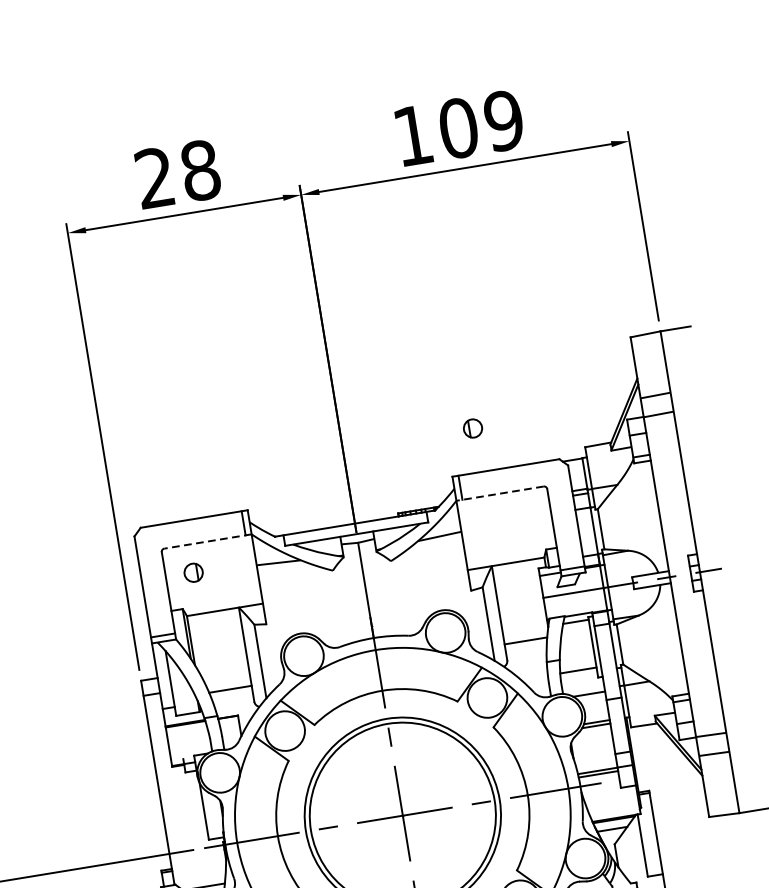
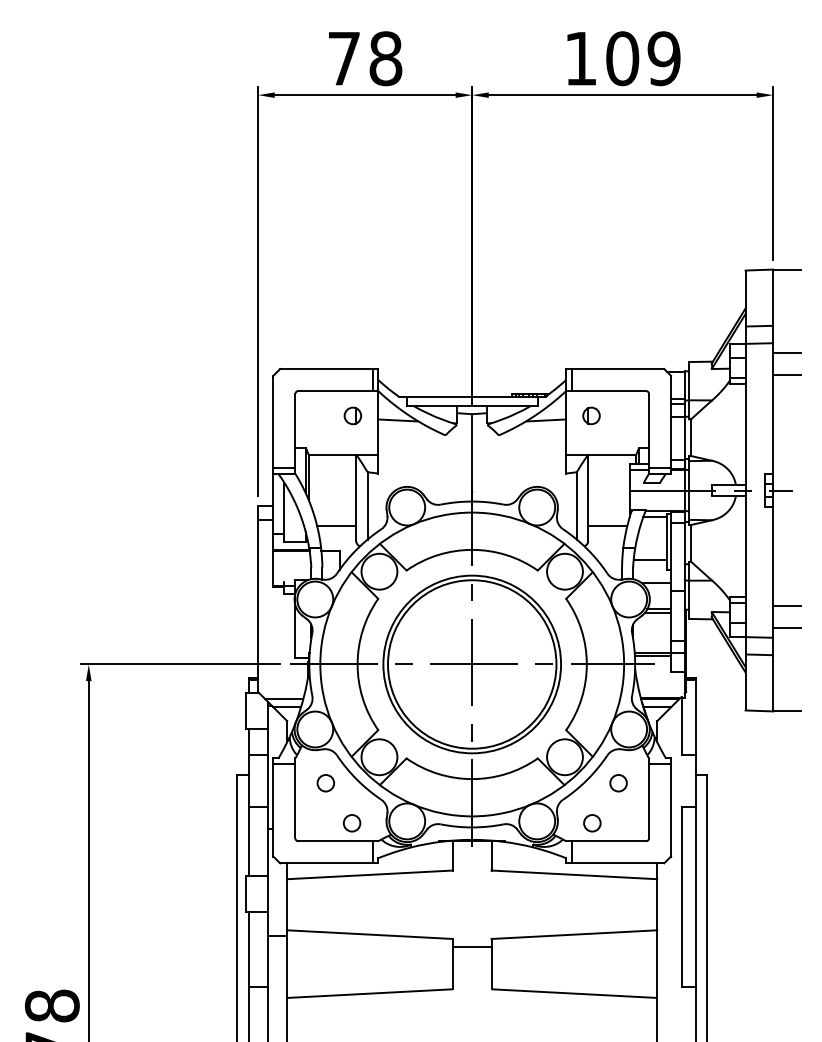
text: (154, 177) -> (343, 58), 28 -> 78
line: (689, 419) -> (786, 352), added
part: (472, 428) -> (591, 415), moved
line: (693, 443) -> (786, 374), added
line: (499, 494) -> (605, 391), dashed -> solid
line: (207, 542) -> (337, 391), dashed -> solid
part: (193, 572) -> (352, 415), moved
line: (735, 696) -> (786, 606), added
line: (739, 720) -> (786, 628), added

